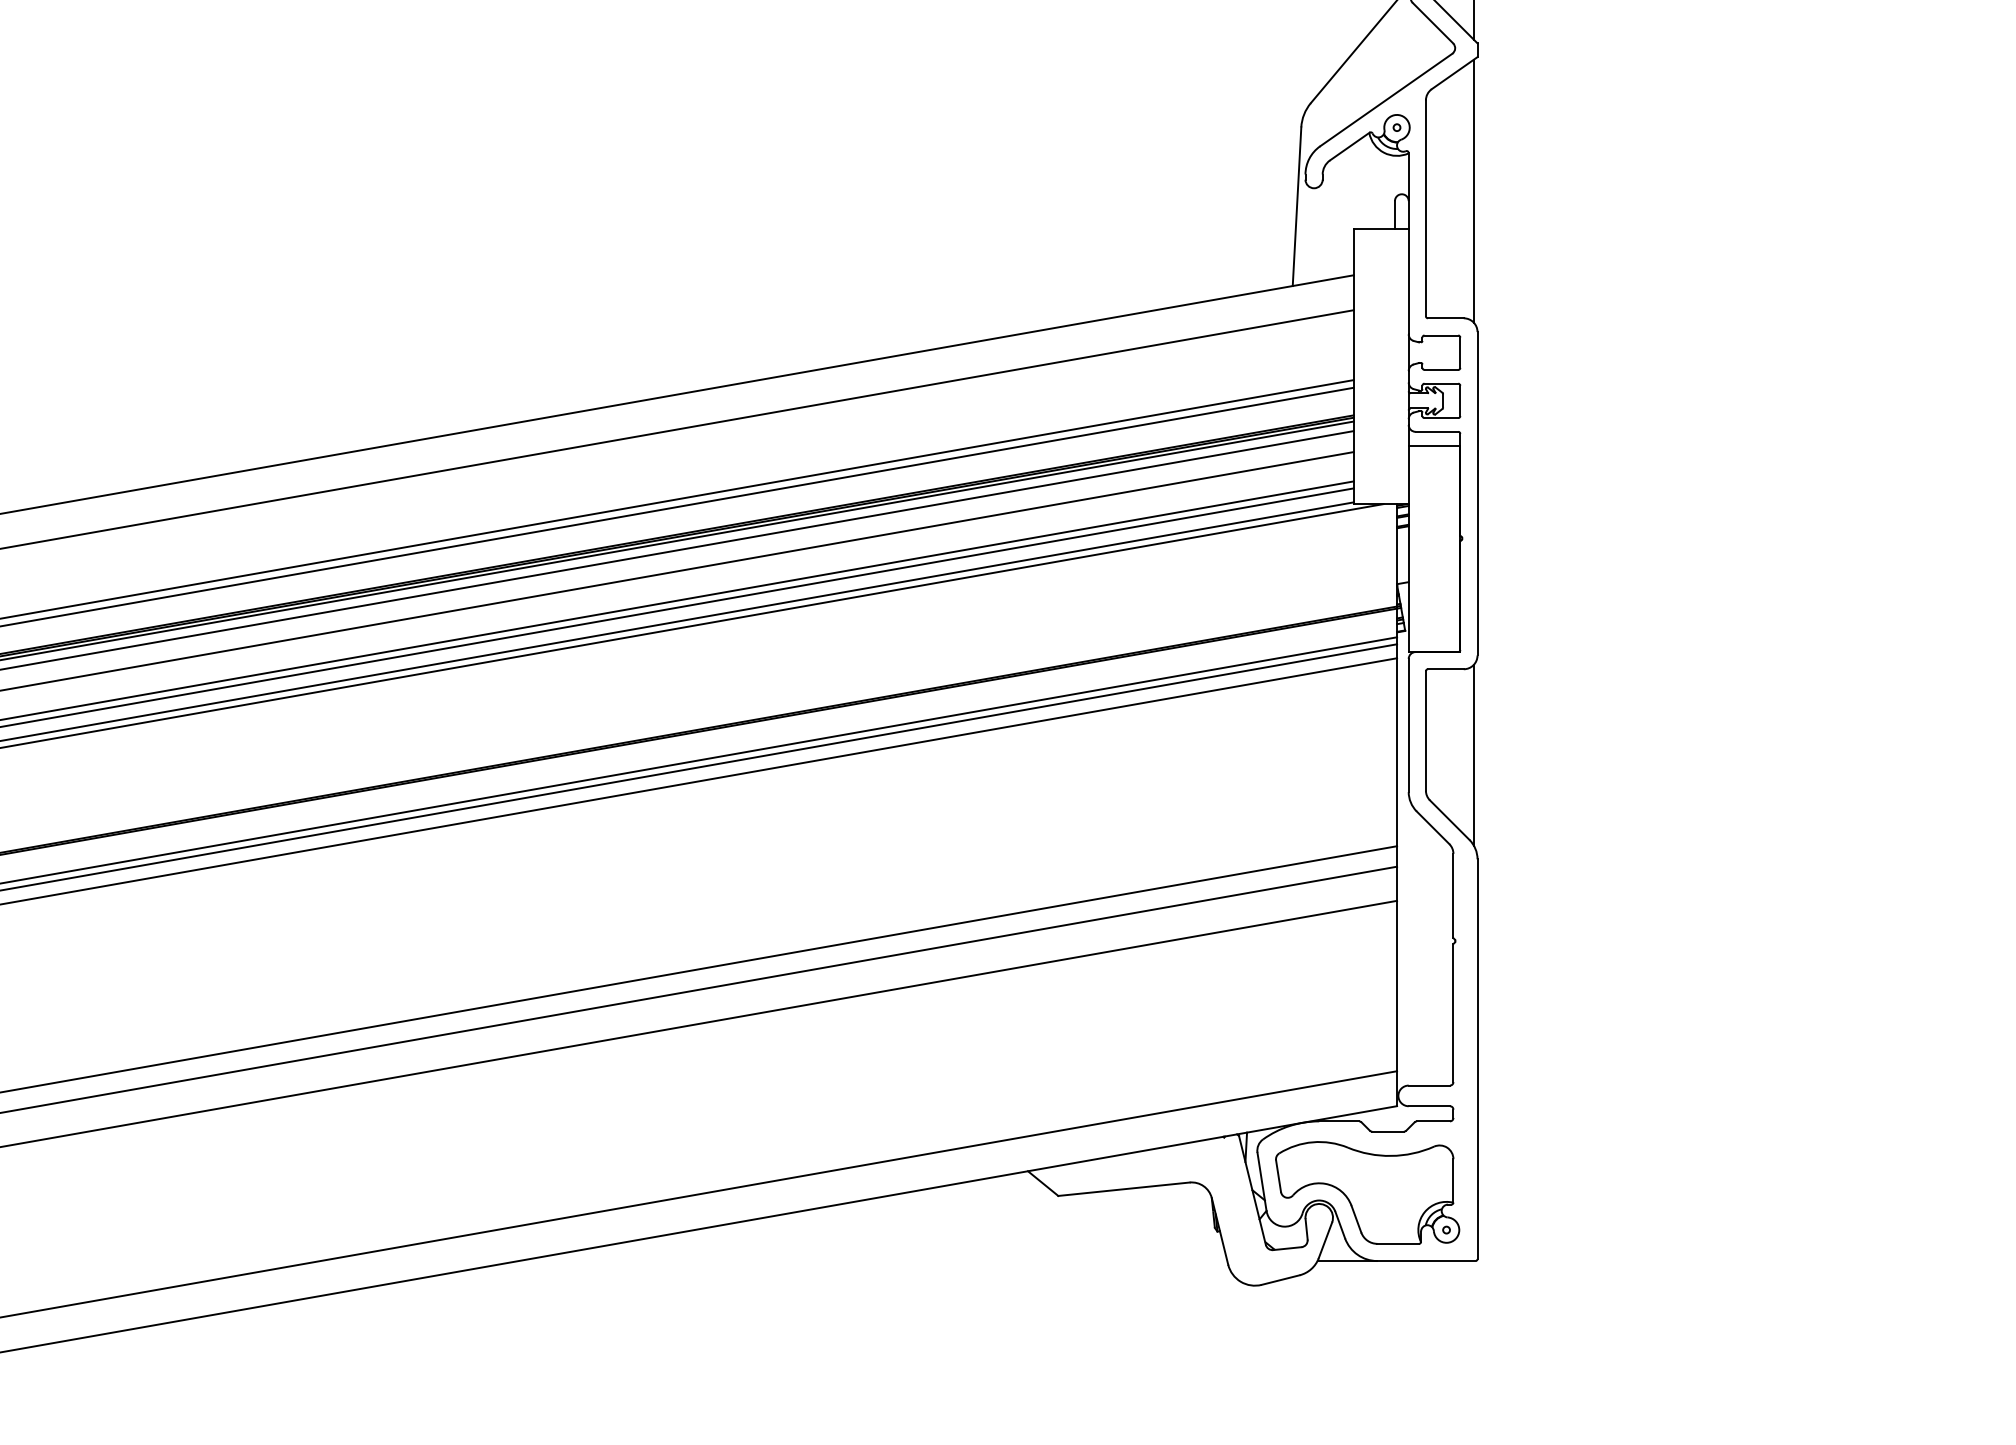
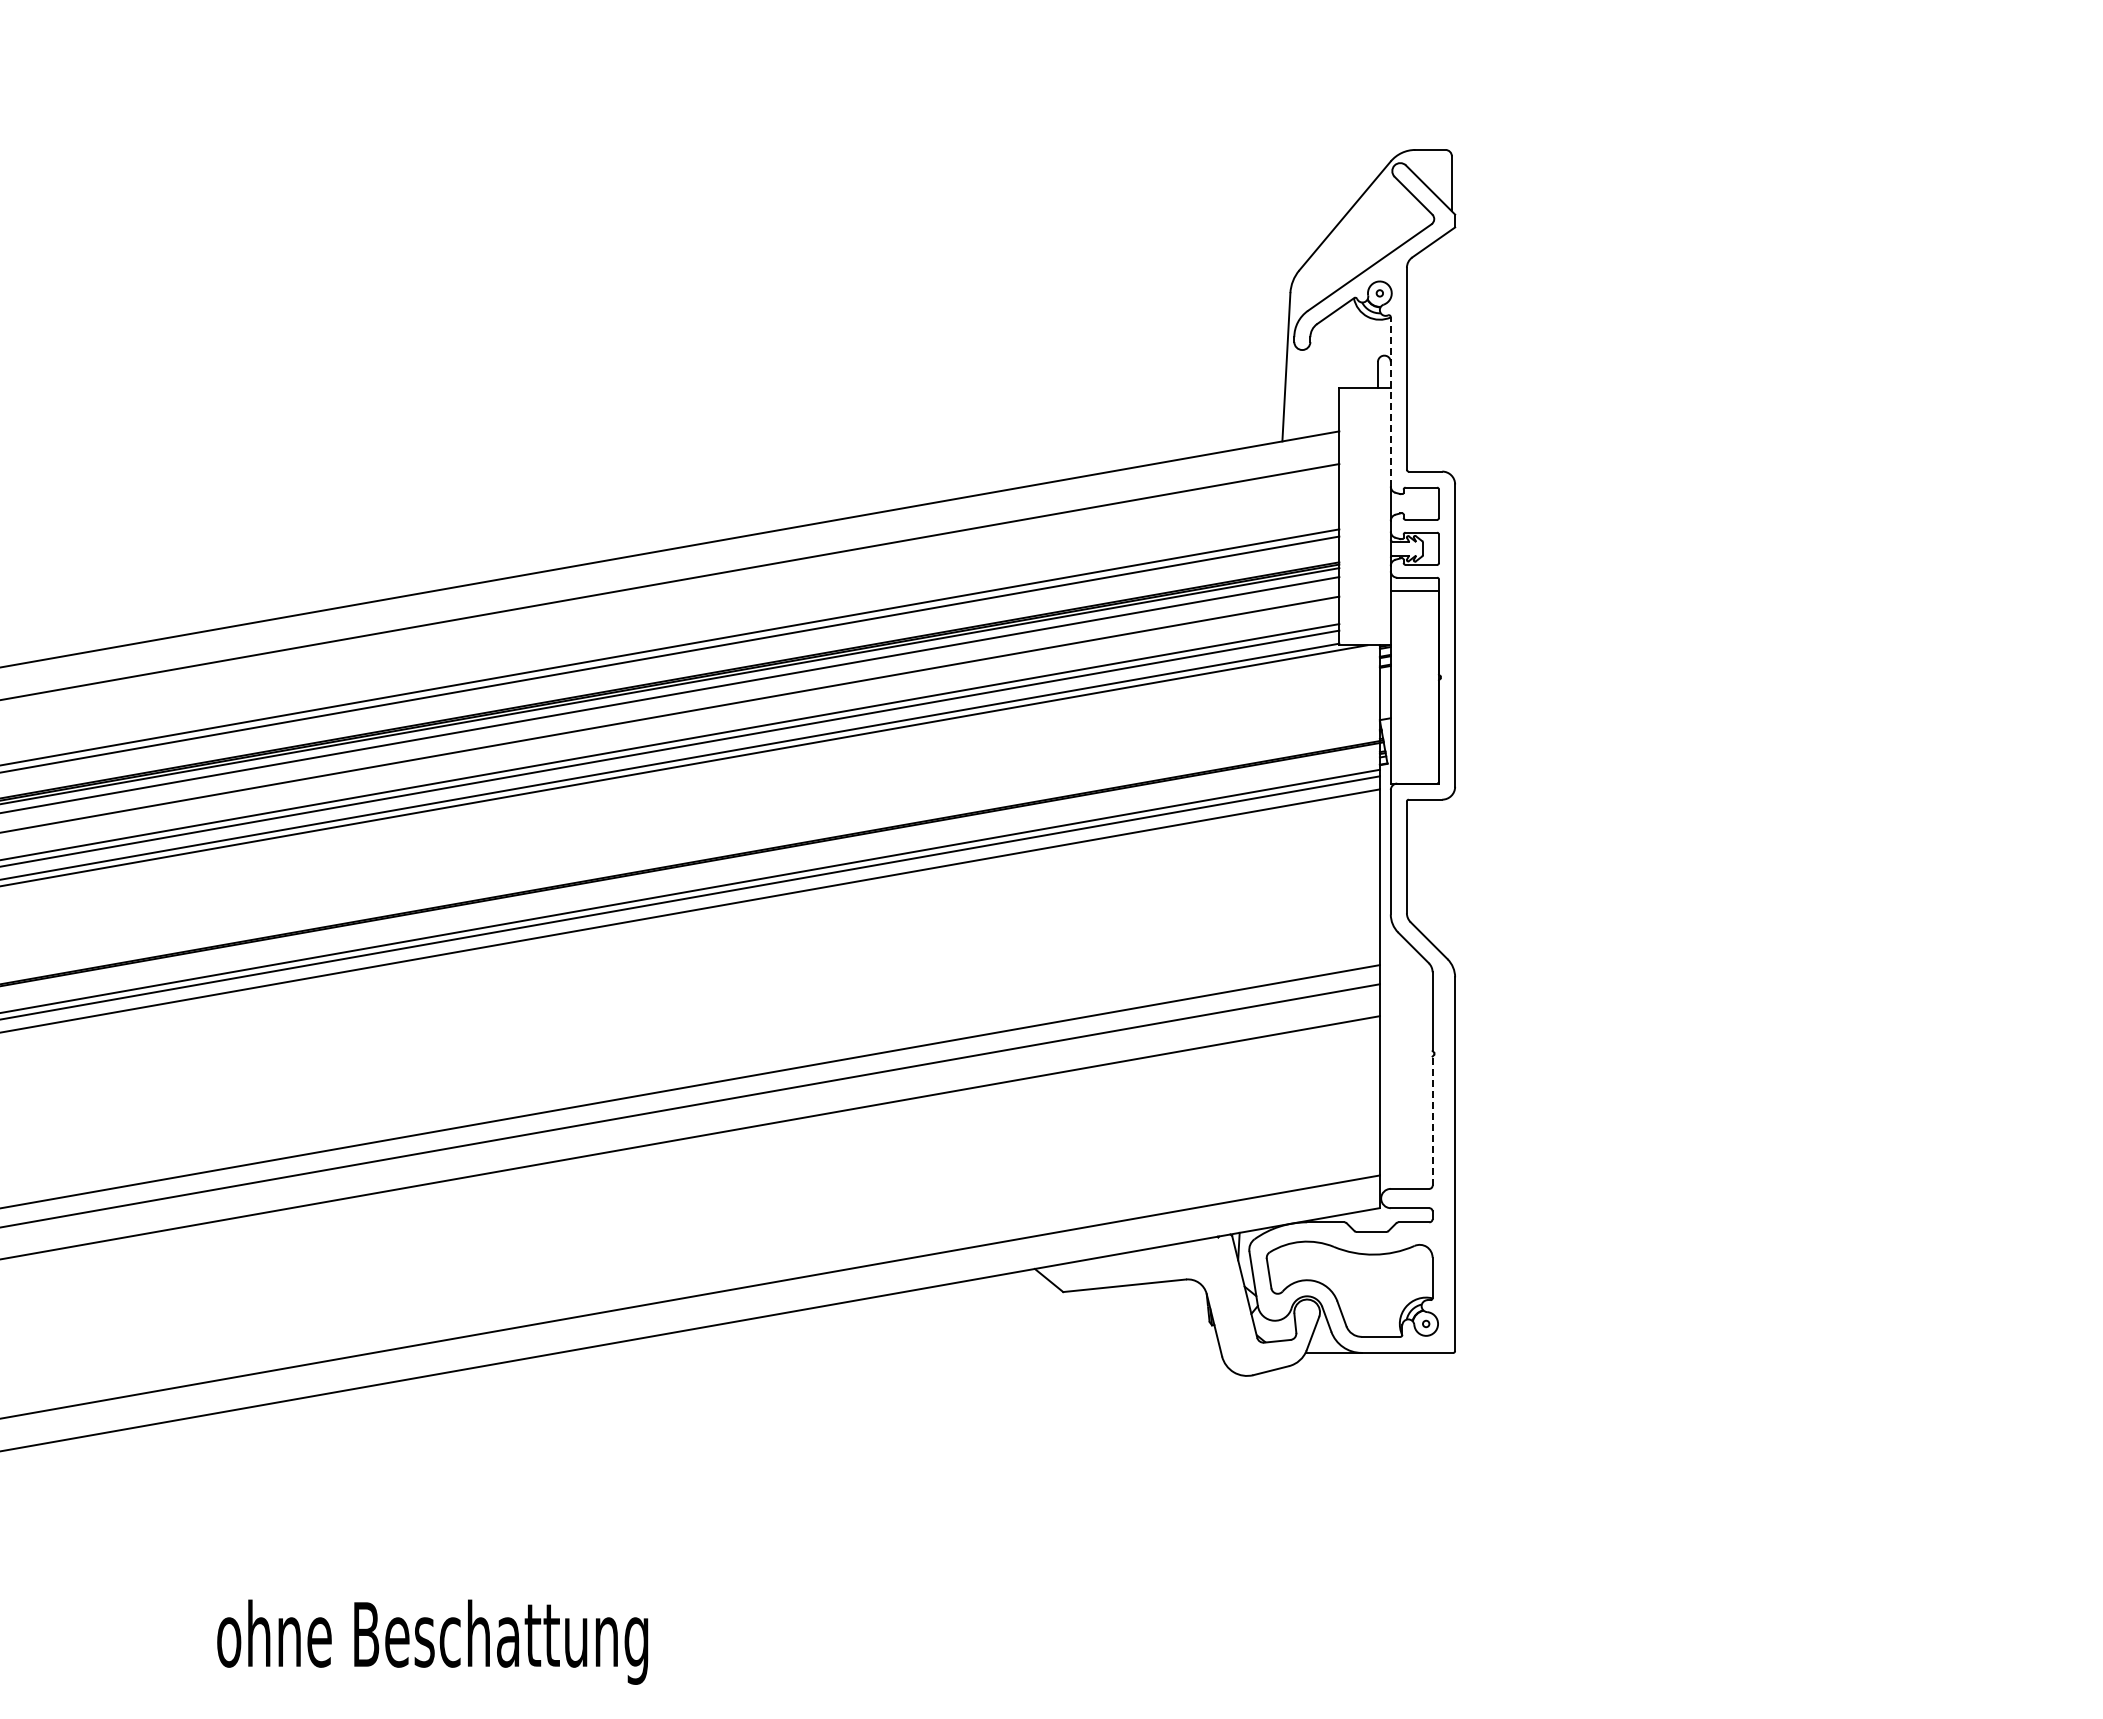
line: (1473, 190) -> (1451, 352), removed
line: (1408, 243) -> (1390, 401), solid -> dashed
line: (1473, 754) -> (1451, 879), removed
line: (1453, 1013) -> (1432, 1121), solid -> dashed

